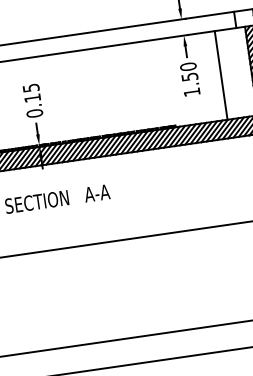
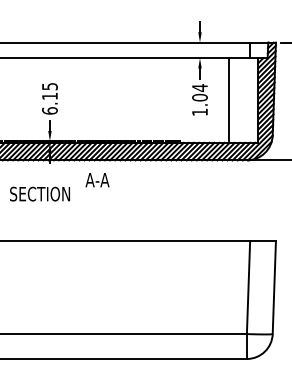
text: (188, 71) -> (199, 92), 1.50 -> 1.04
text: (34, 113) -> (49, 110), 0.15 -> 6.15
text: (97, 193) -> (97, 180), moved

